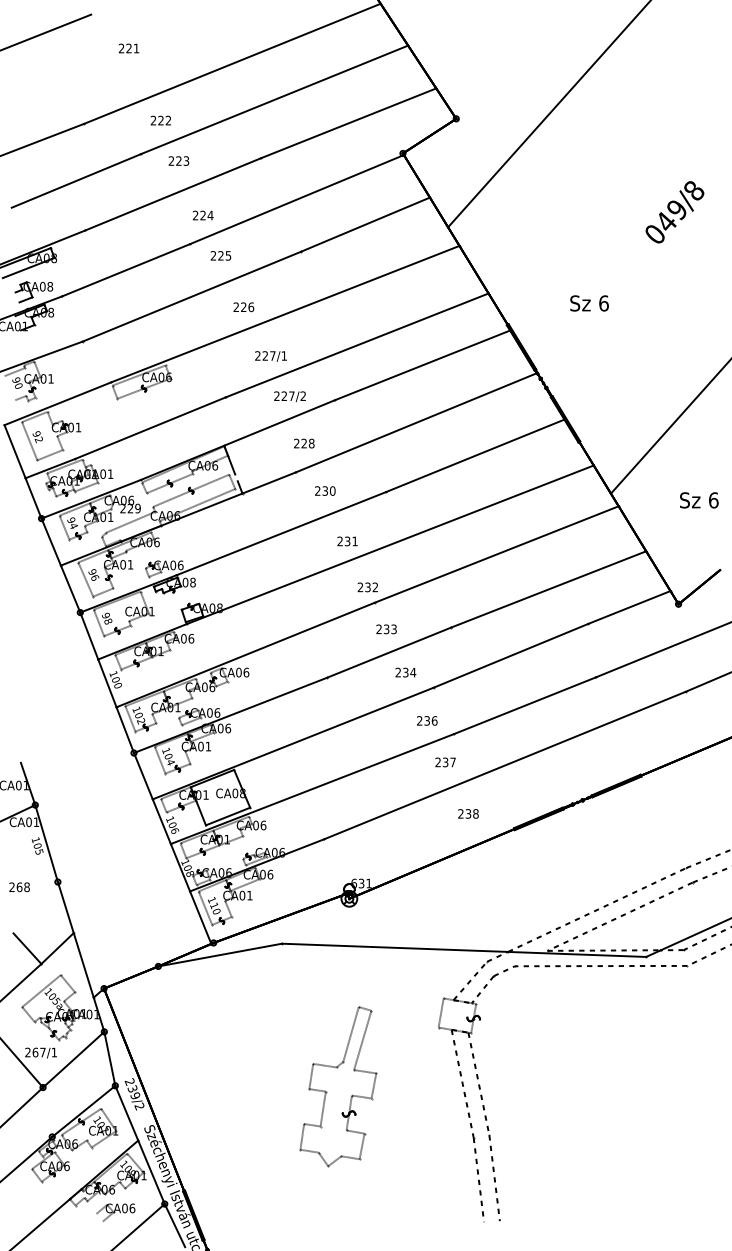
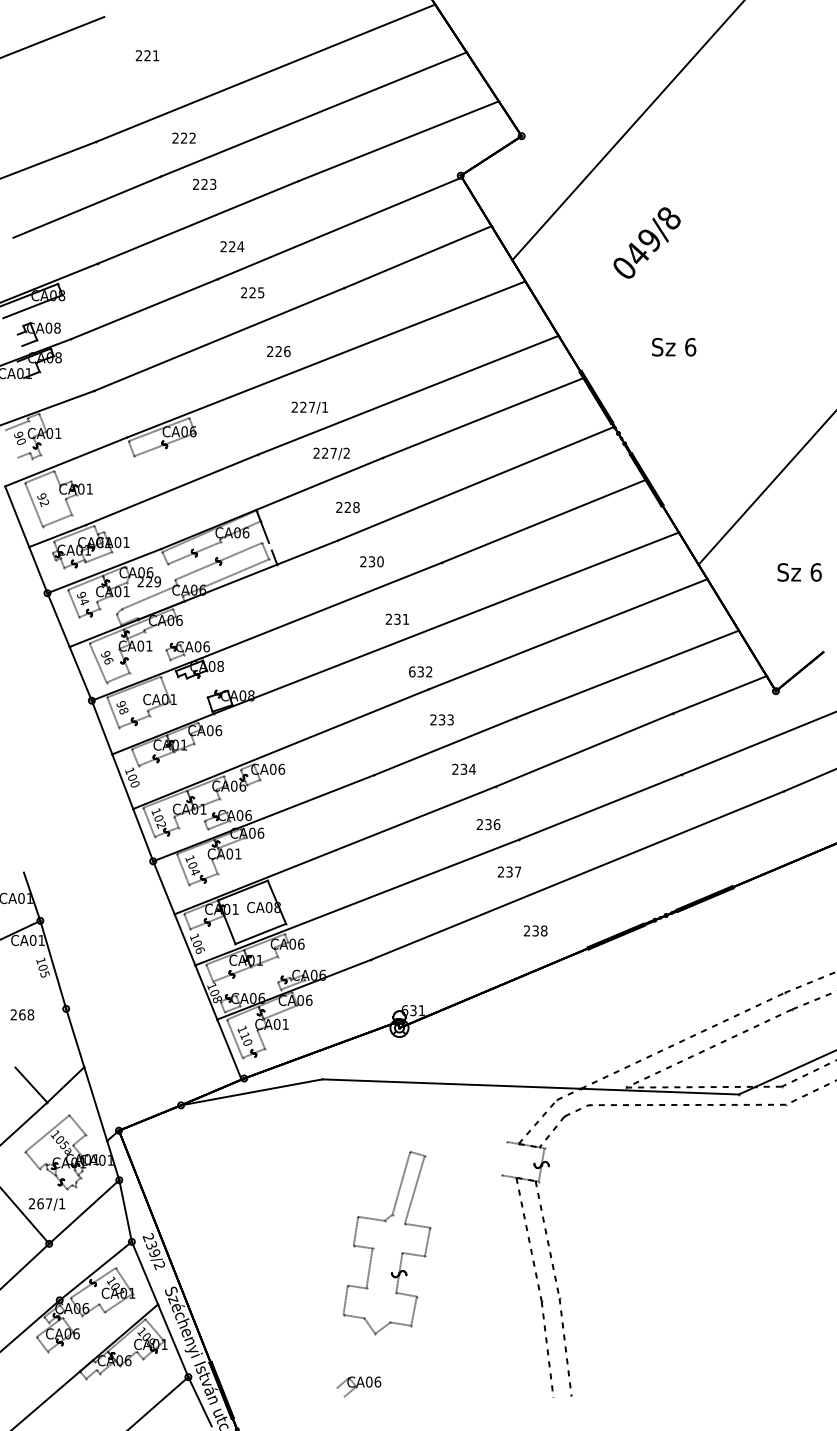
text: (674, 212) -> (646, 243), moved
text: (360, 587) -> (412, 672), 232 -> 632
line: (440, 1012) -> (503, 1158), removed
part: (115, 1212) -> (358, 1386), moved

